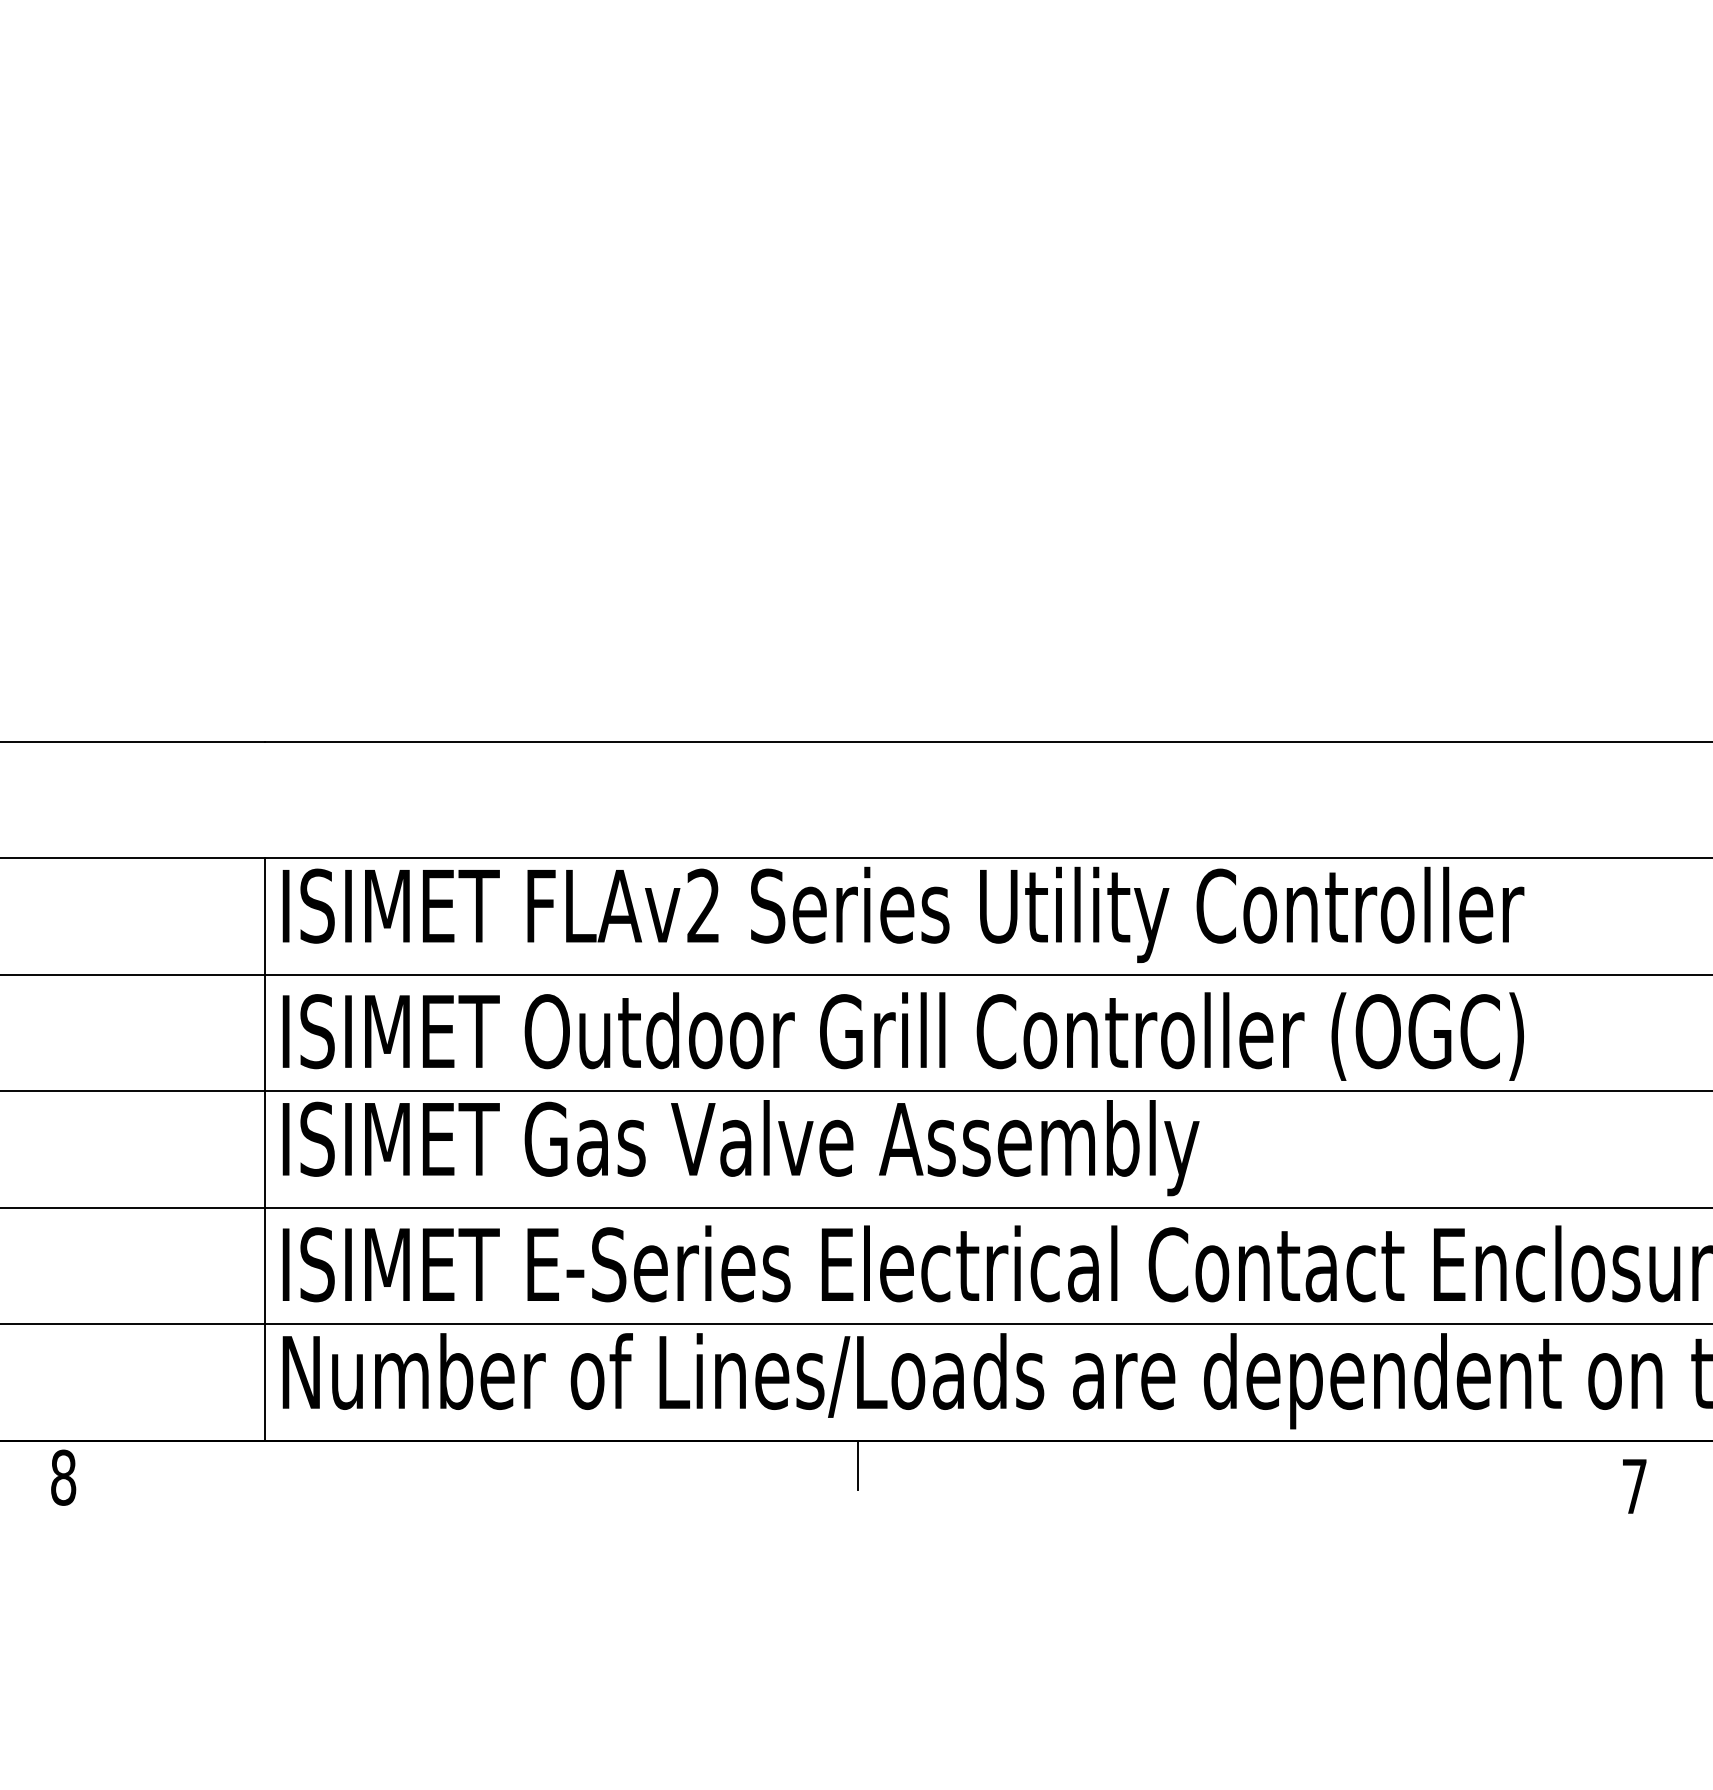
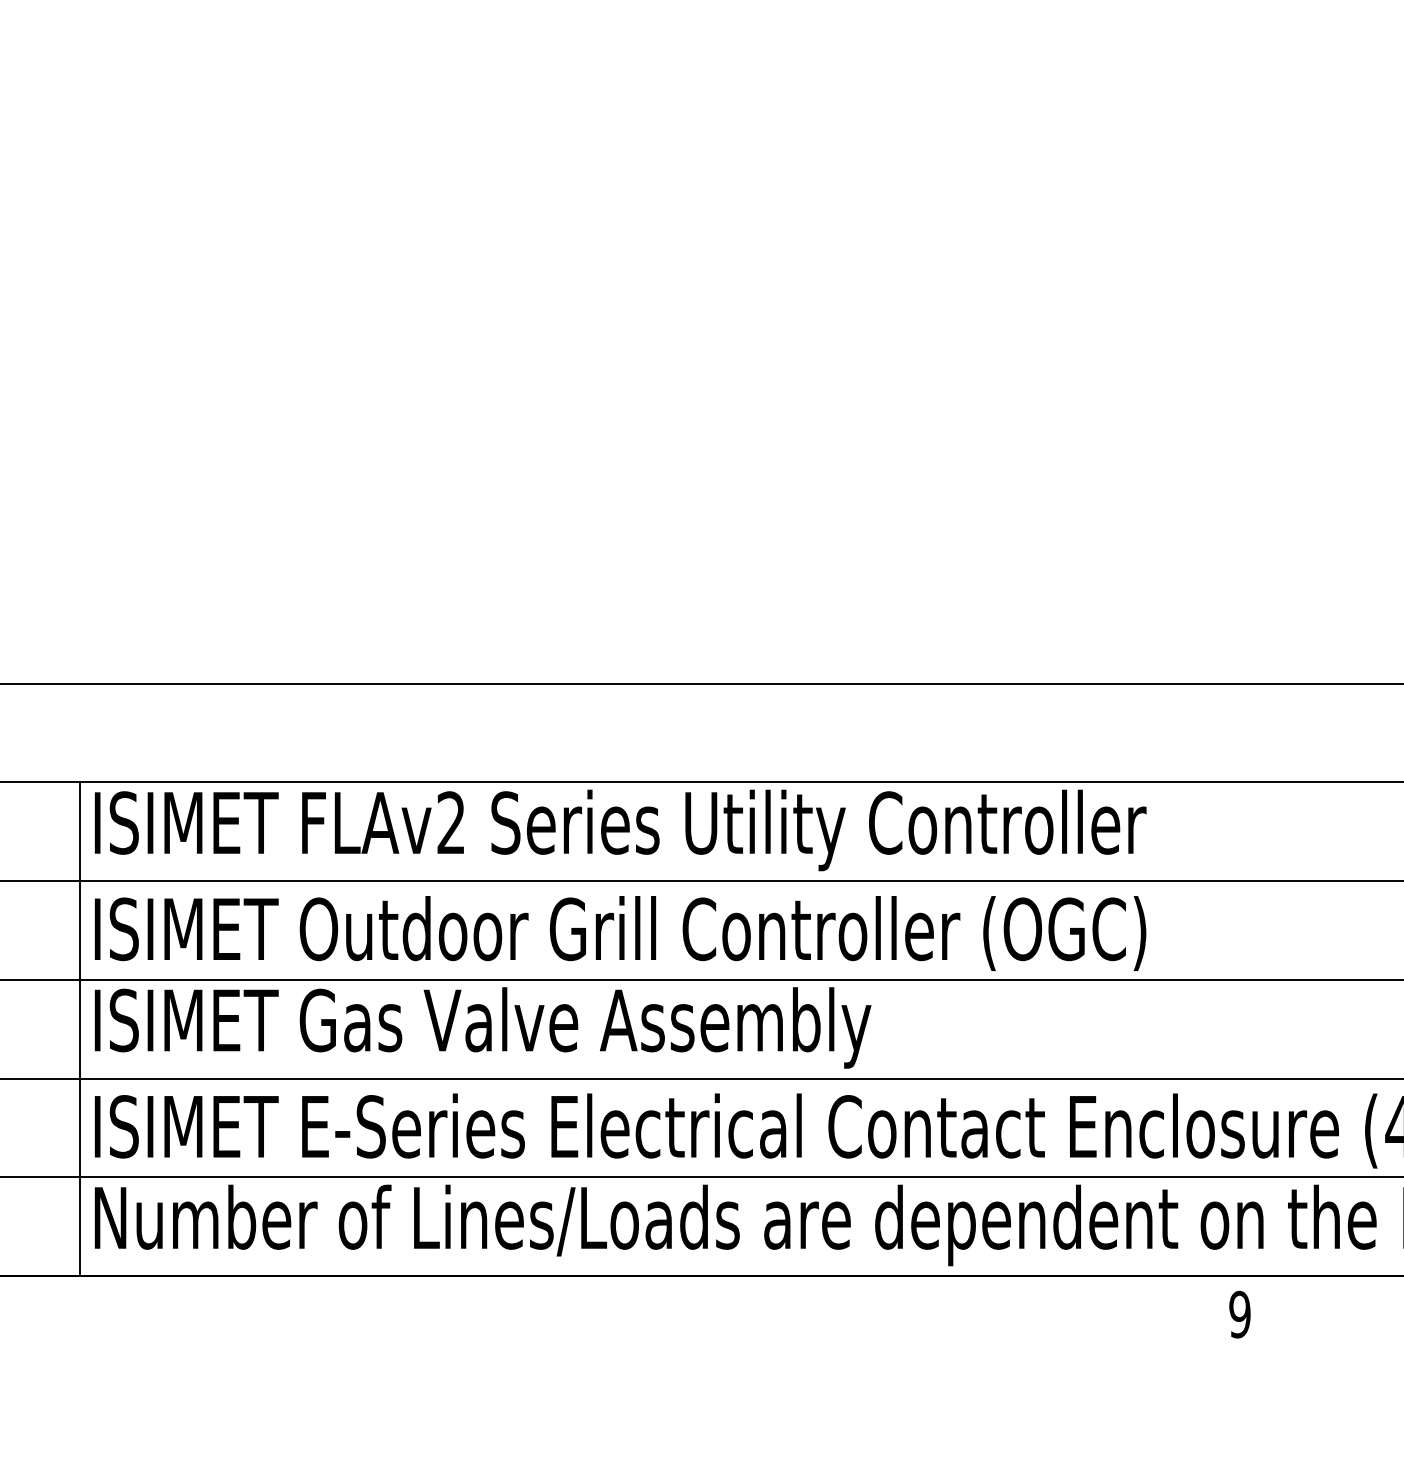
line: (857, 1465) -> (581, 1296), removed
text: (1634, 1486) -> (1239, 1314), 7 -> 9

